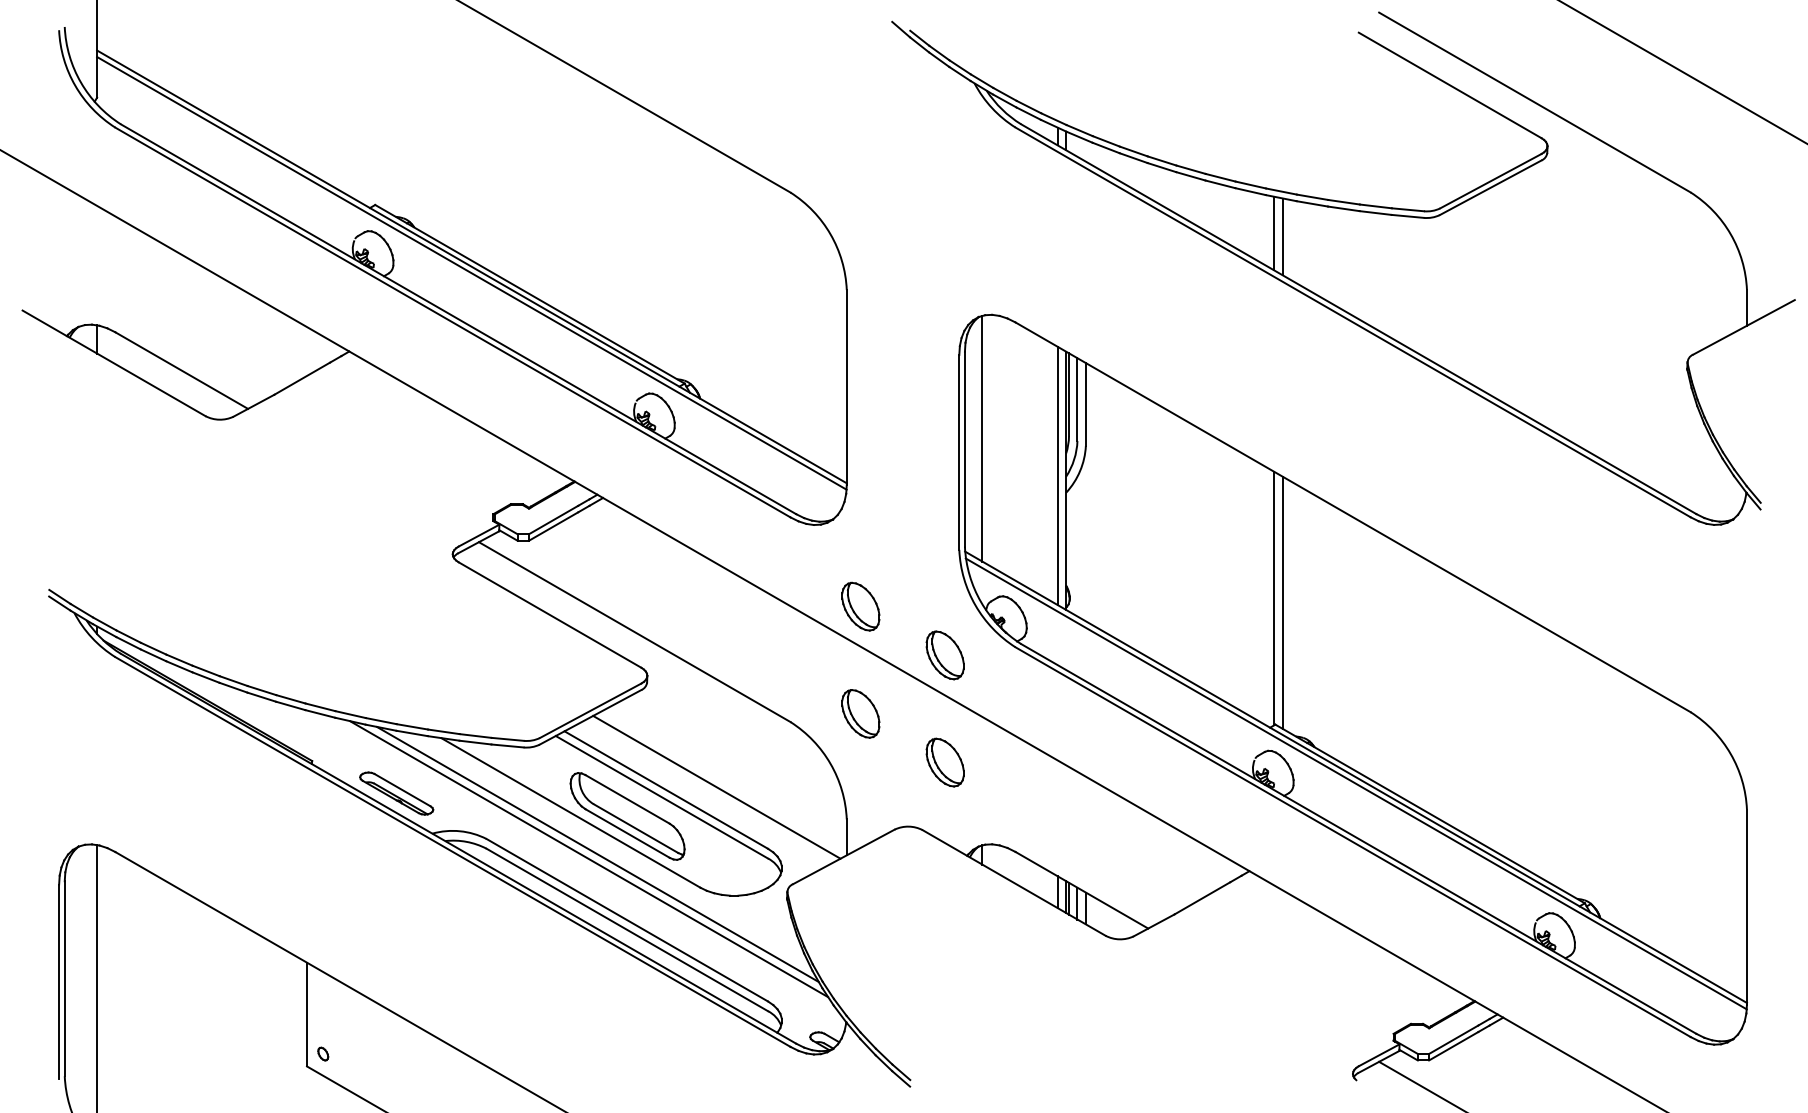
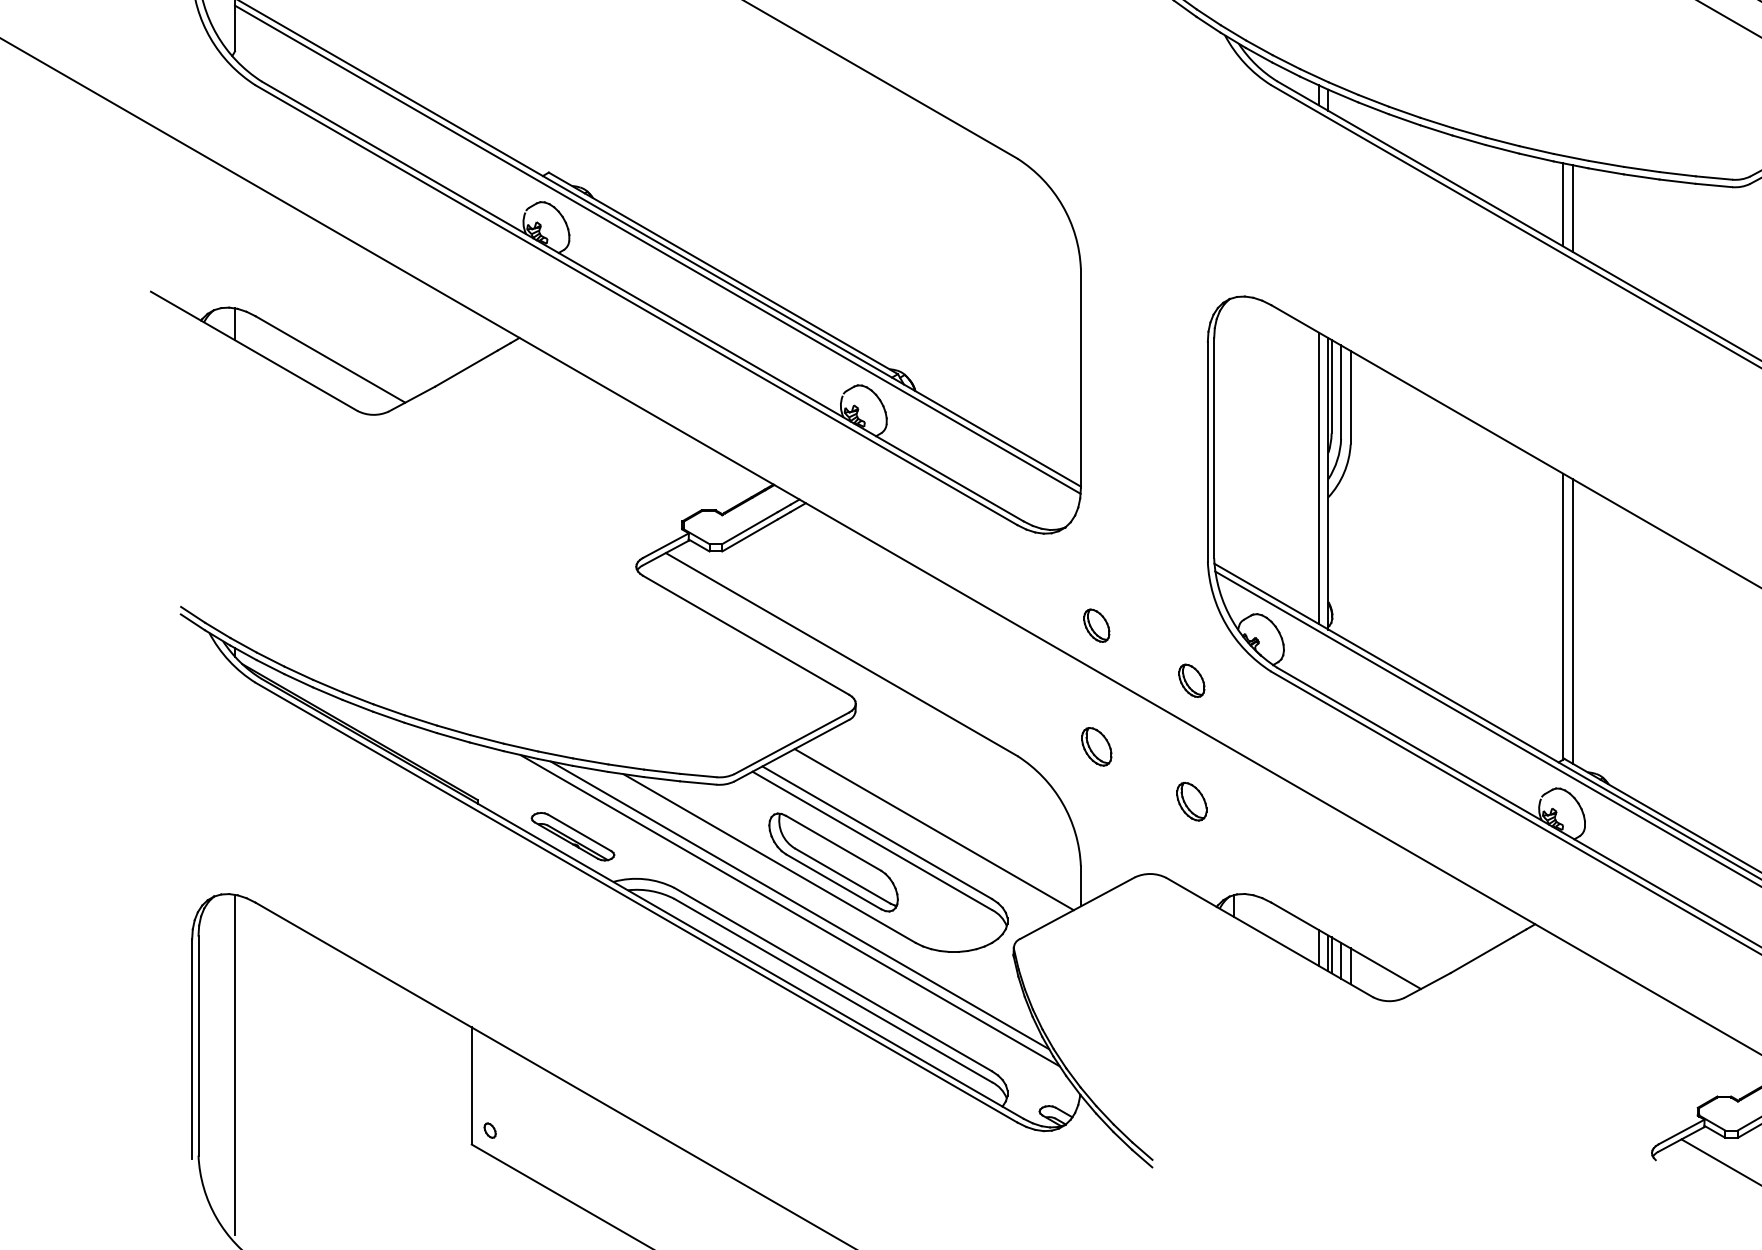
line: (982, 438) -> (1233, 436), removed
part: (860, 606) -> (1096, 625), size x0.6
part: (944, 655) -> (1191, 680), size x0.6
part: (860, 713) -> (1096, 746), size x0.7
part: (944, 762) -> (1191, 801), size x0.7

